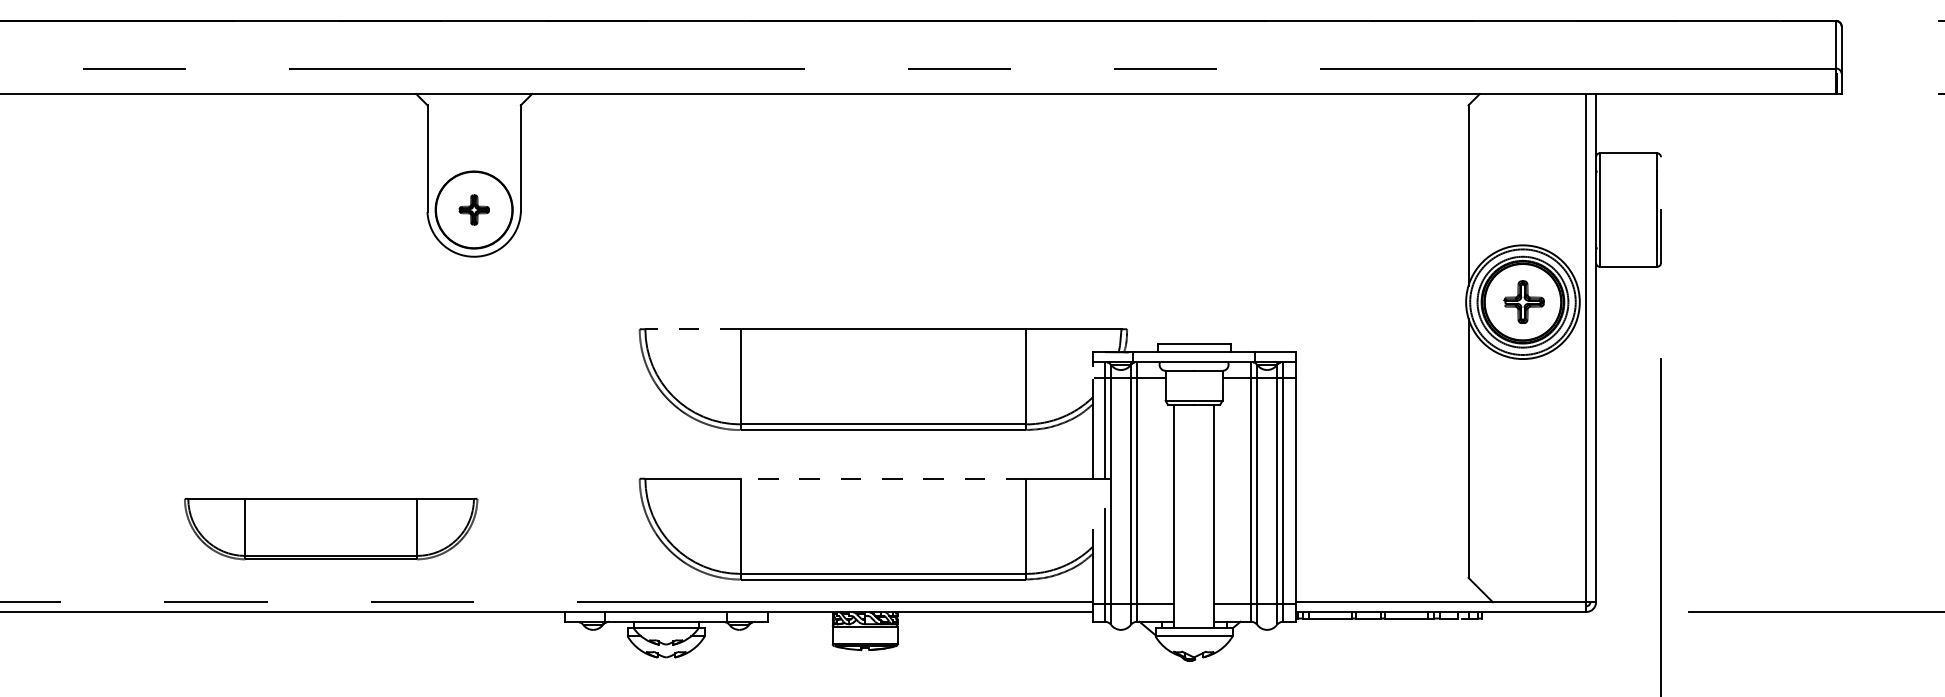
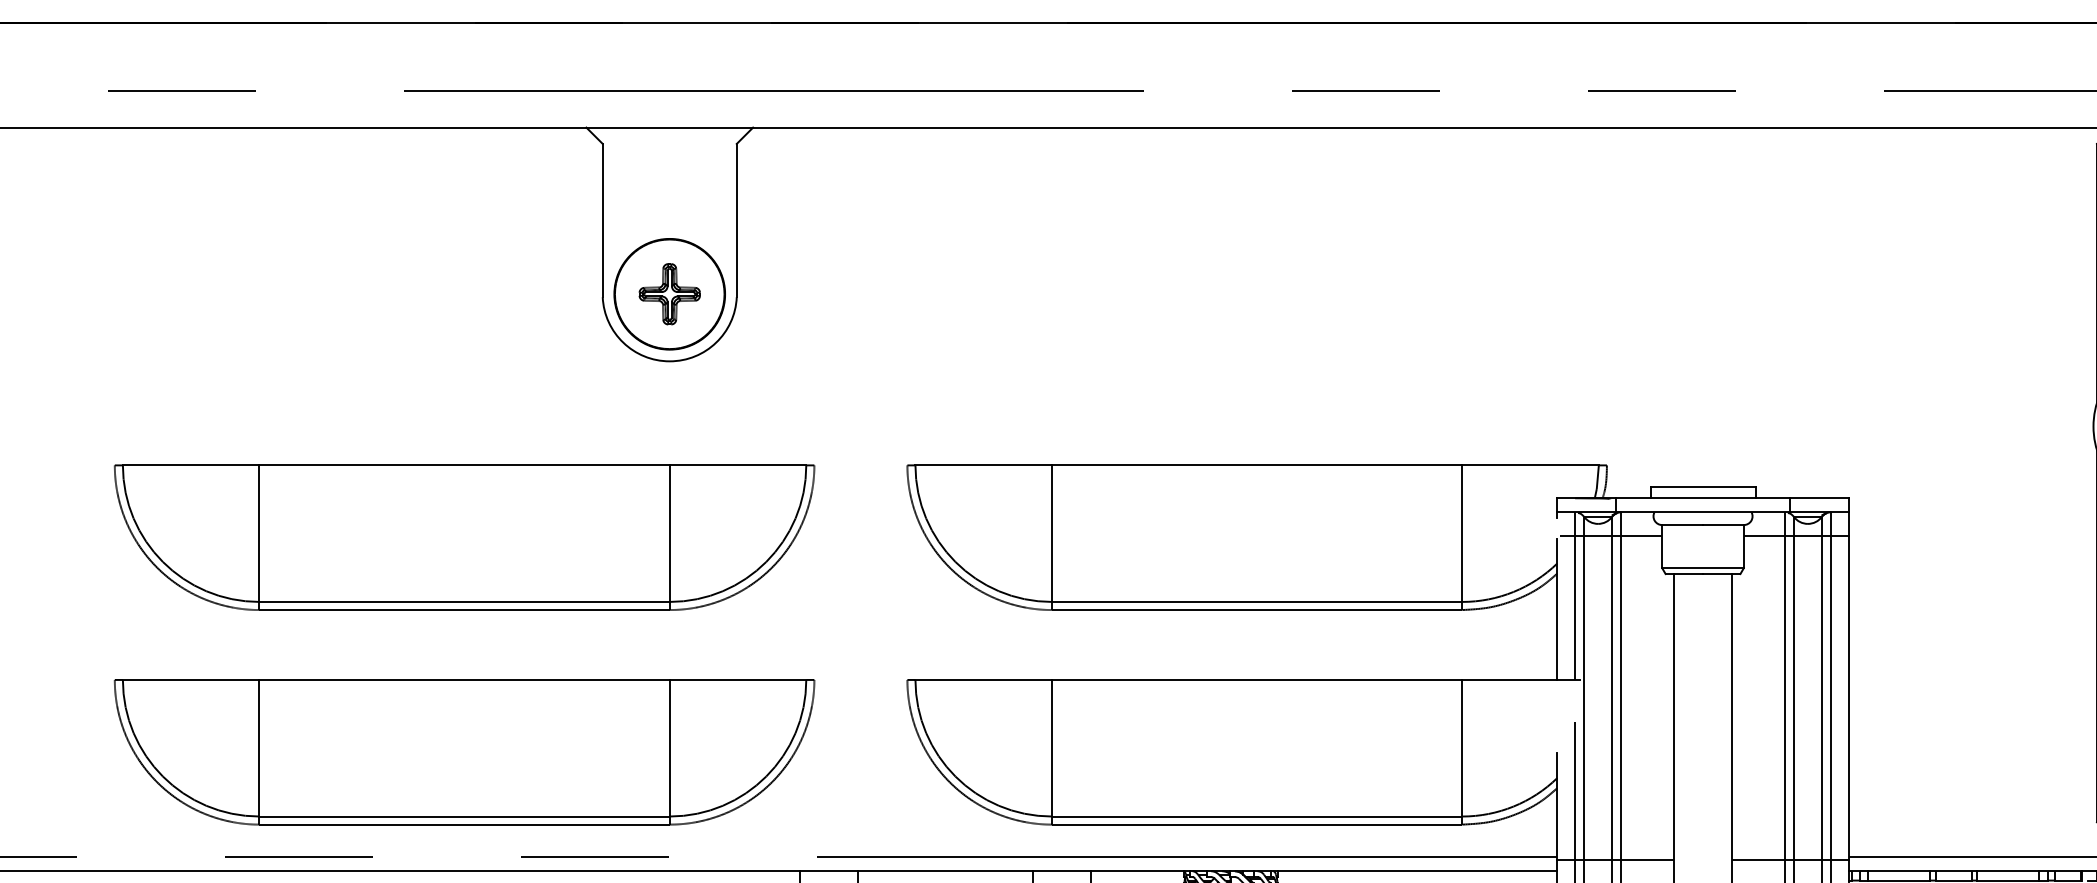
part: (474, 209) -> (670, 293), size x1.43
line: (692, 329) -> (983, 465), dashed -> solid
part: (330, 379) -> (463, 537), added
line: (883, 478) -> (1257, 679), dashed -> solid
part: (330, 528) -> (463, 751), size x1.67

